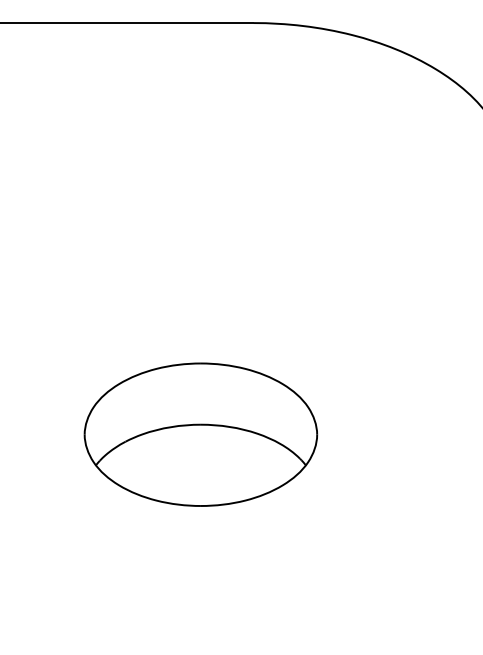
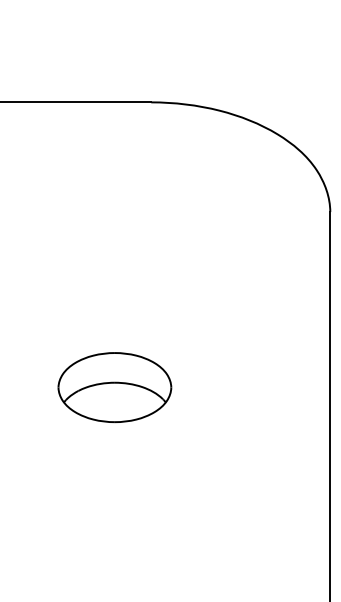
part: (200, 434) -> (114, 387), size x0.7

